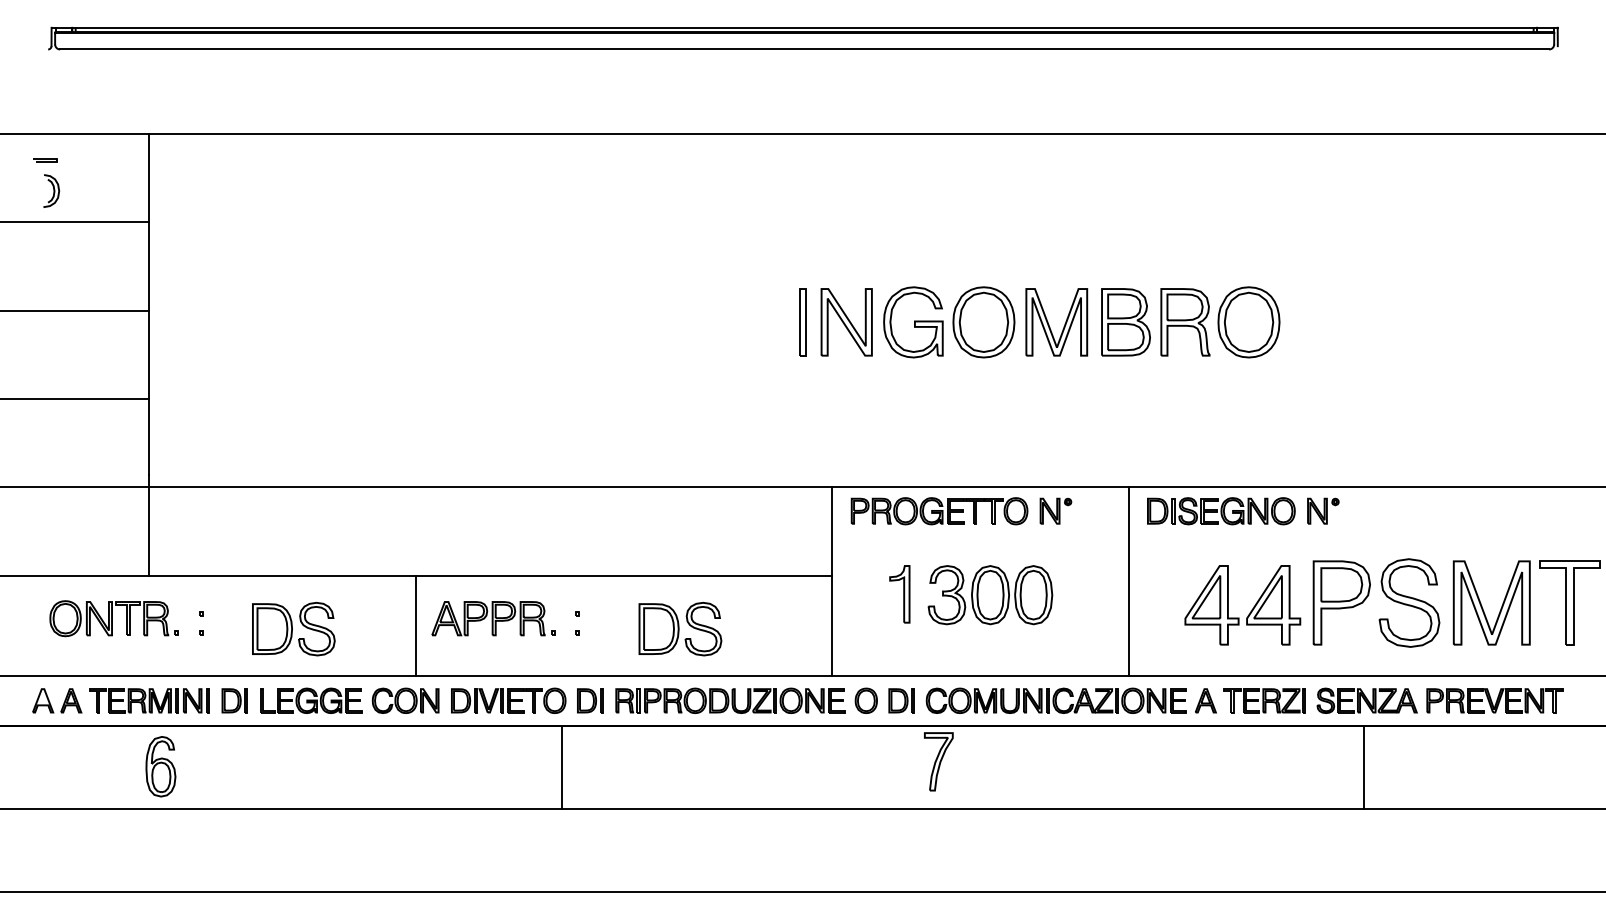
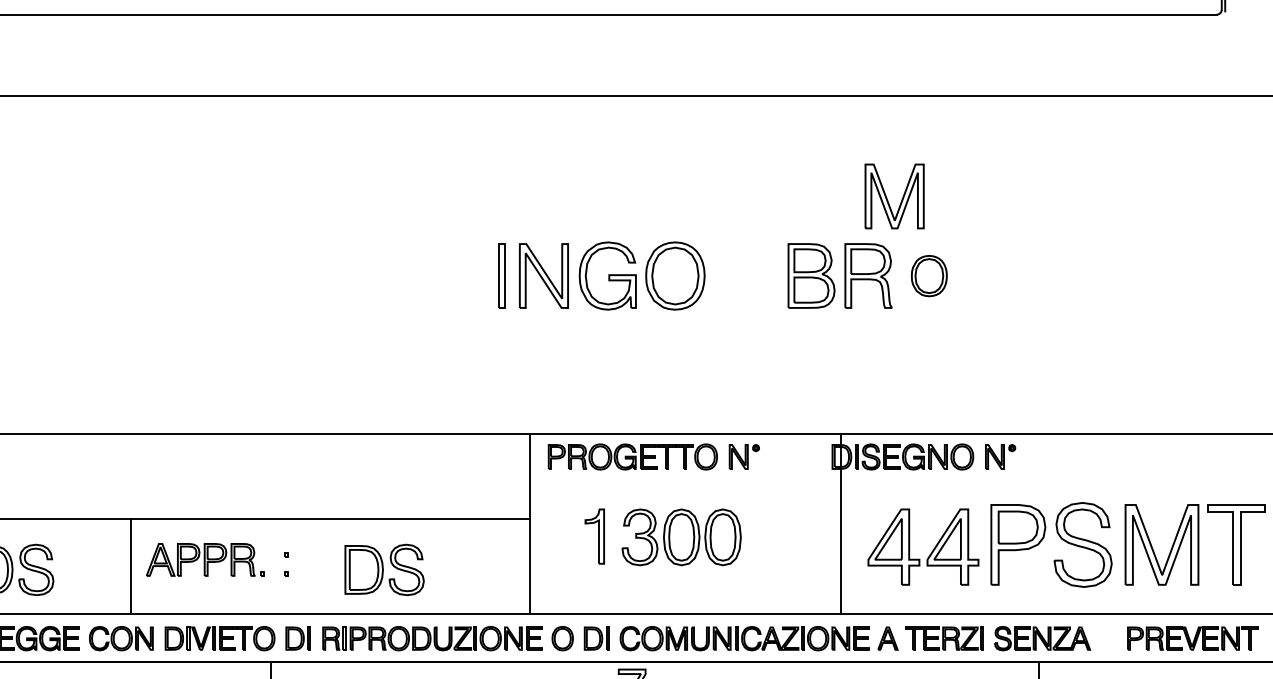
part: (1248, 322) -> (928, 276), size x0.6
part: (1049, 324) -> (887, 198), moved
line: (1128, 581) -> (840, 524), moved
part: (1494, 700) -> (1192, 638), moved

